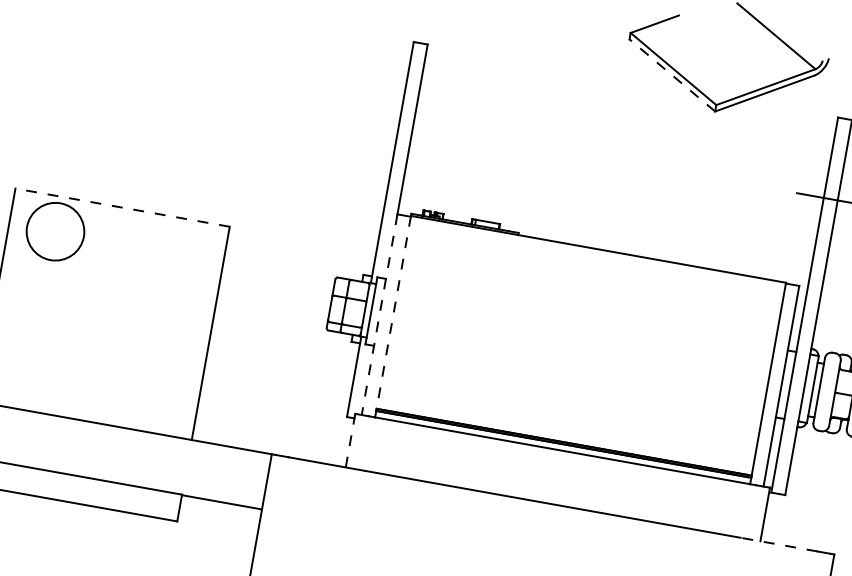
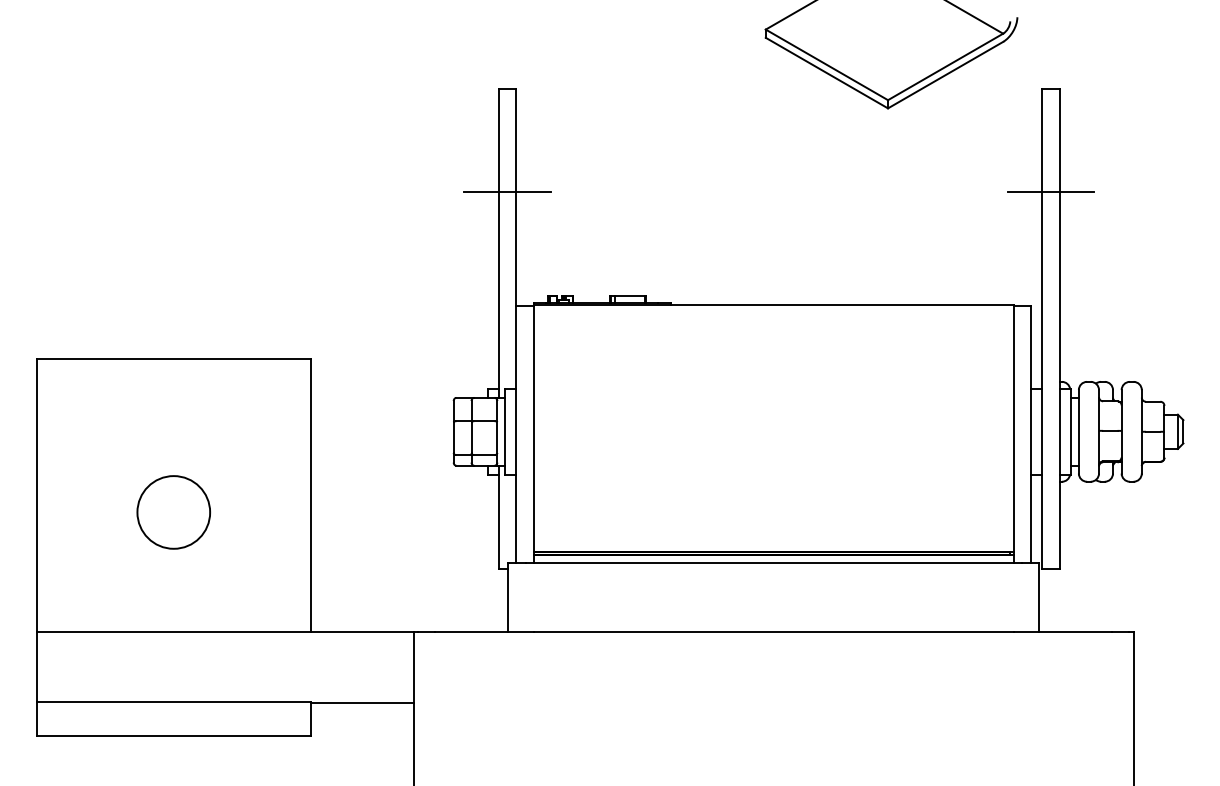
line: (672, 75) -> (826, 73), dashed -> solid
line: (406, 123) -> (507, 191), added
line: (122, 207) -> (173, 358), dashed -> solid
circle: (55, 231) -> (173, 512), moved
line: (393, 312) -> (533, 429), dashed -> solid
line: (379, 315) -> (516, 435), dashed -> solid
line: (350, 440) -> (508, 597), dashed -> solid
line: (778, 544) -> (1062, 631), dashed -> solid

